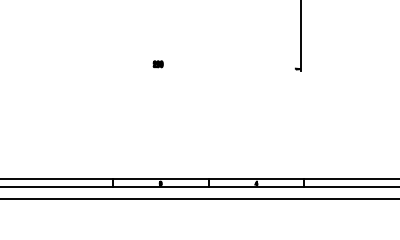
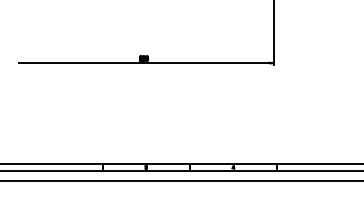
line: (157, 69) -> (143, 63), added

